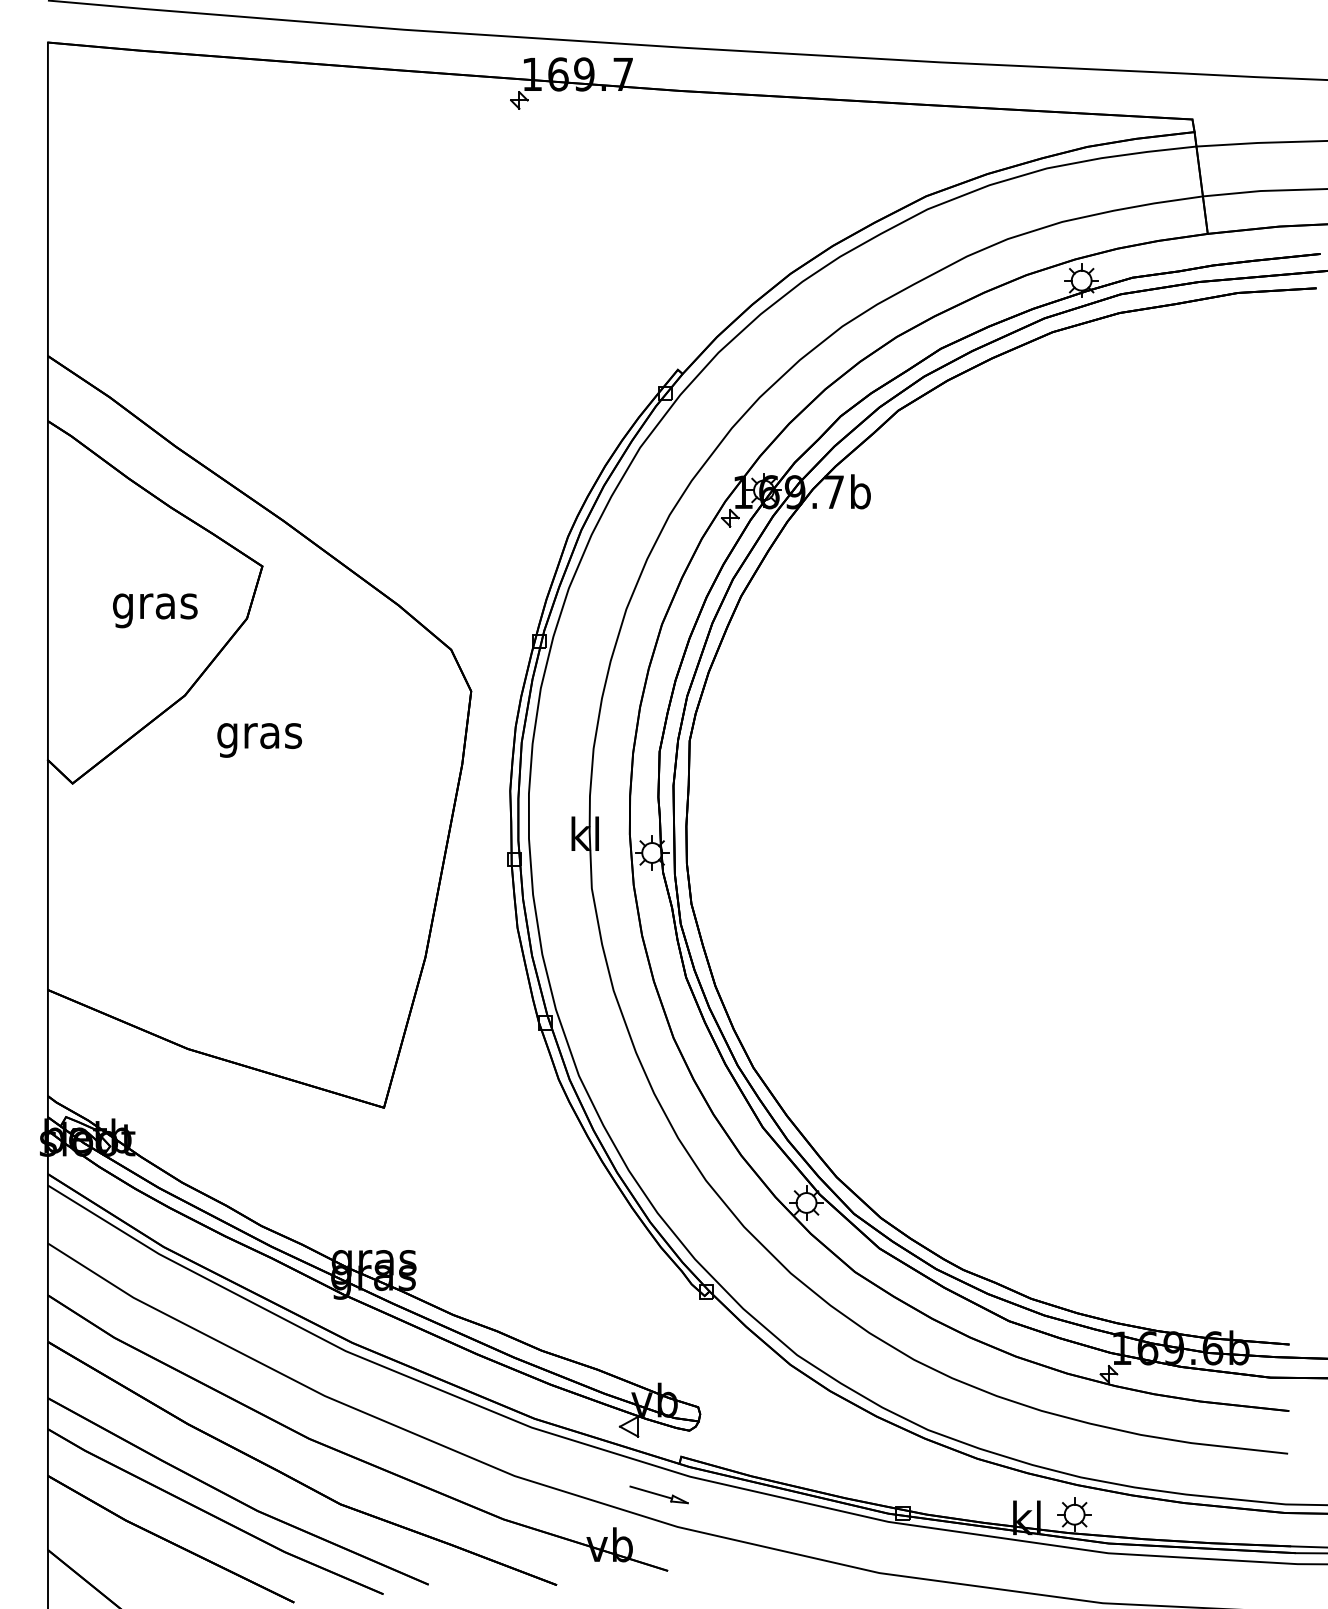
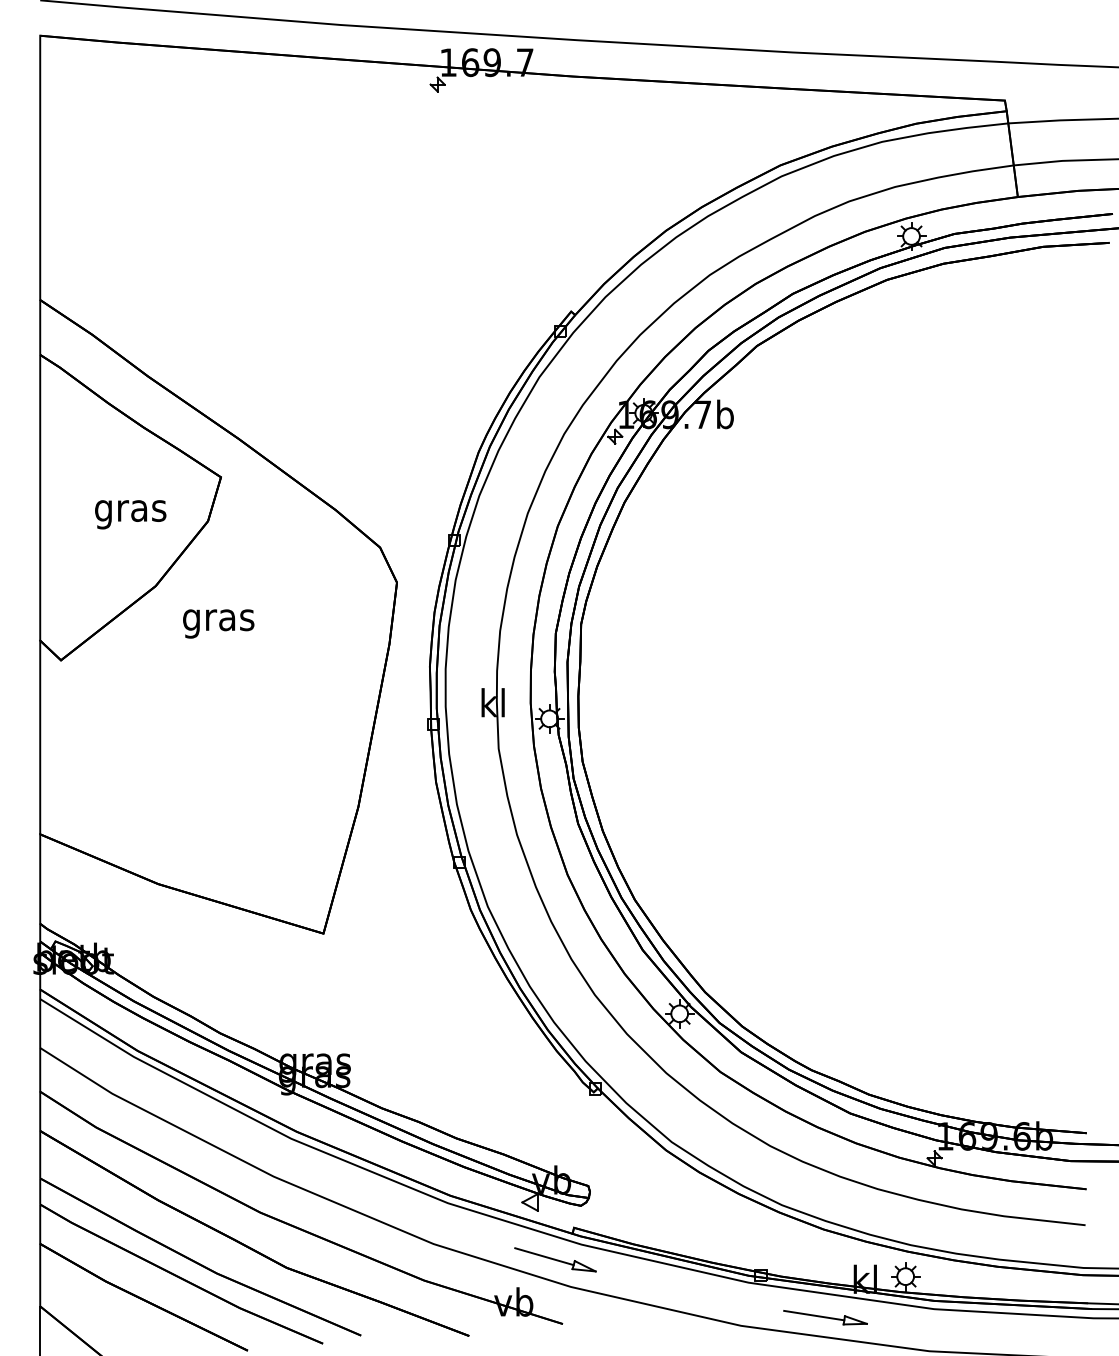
part: (658, 1494) -> (554, 1259), size x1.67
part: (979, 1563) -> (825, 1317), added

